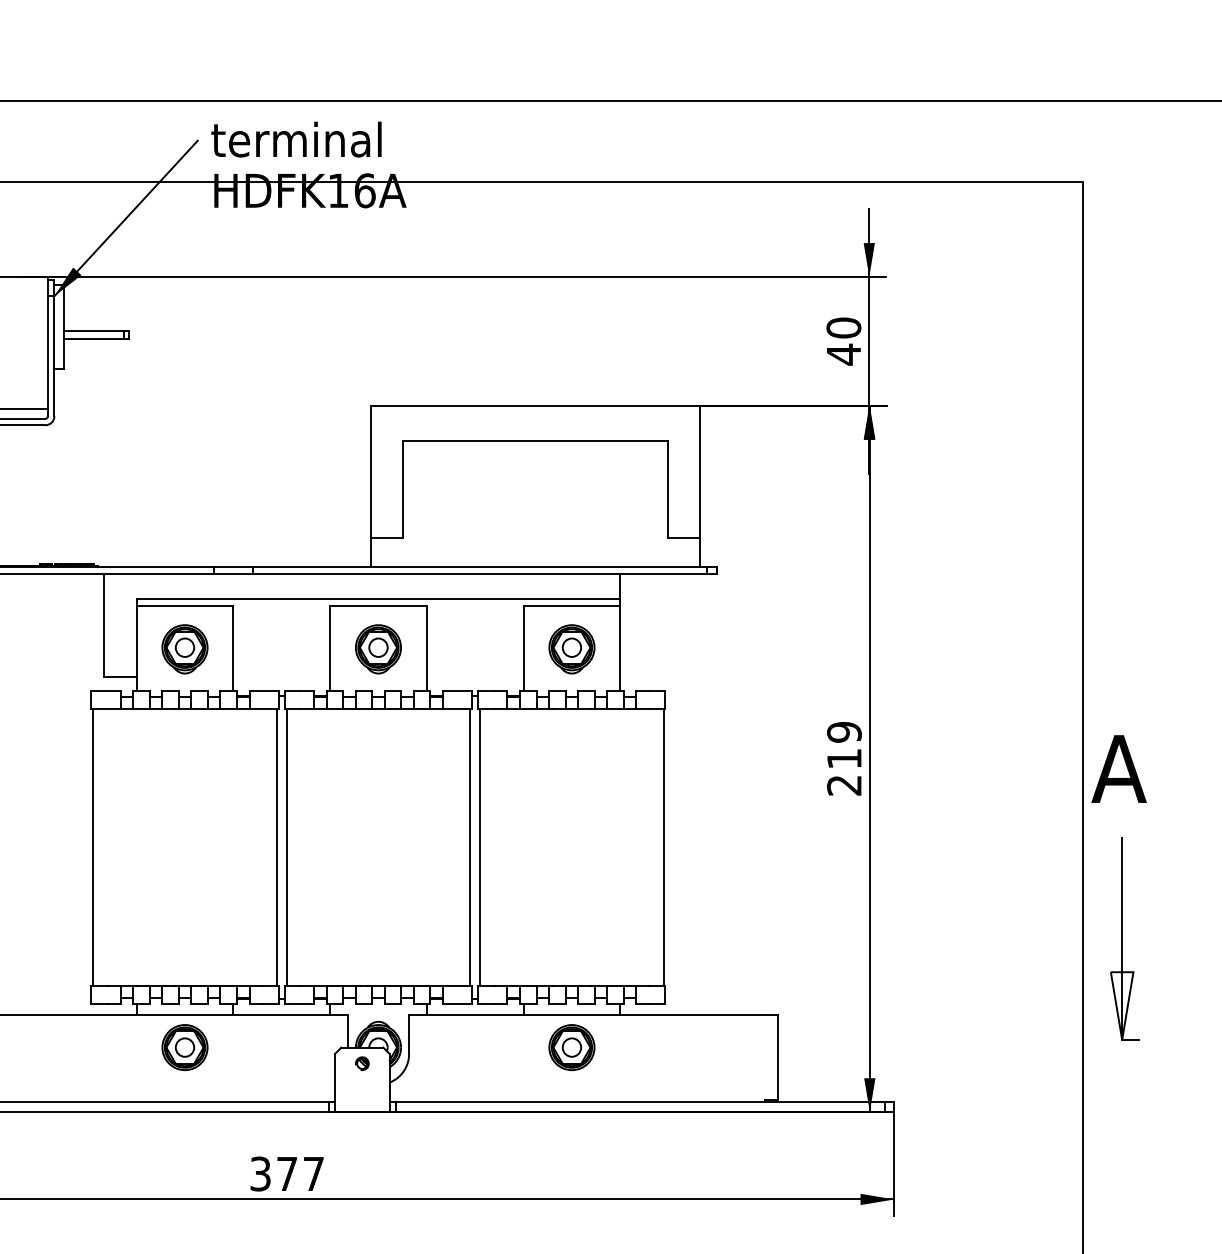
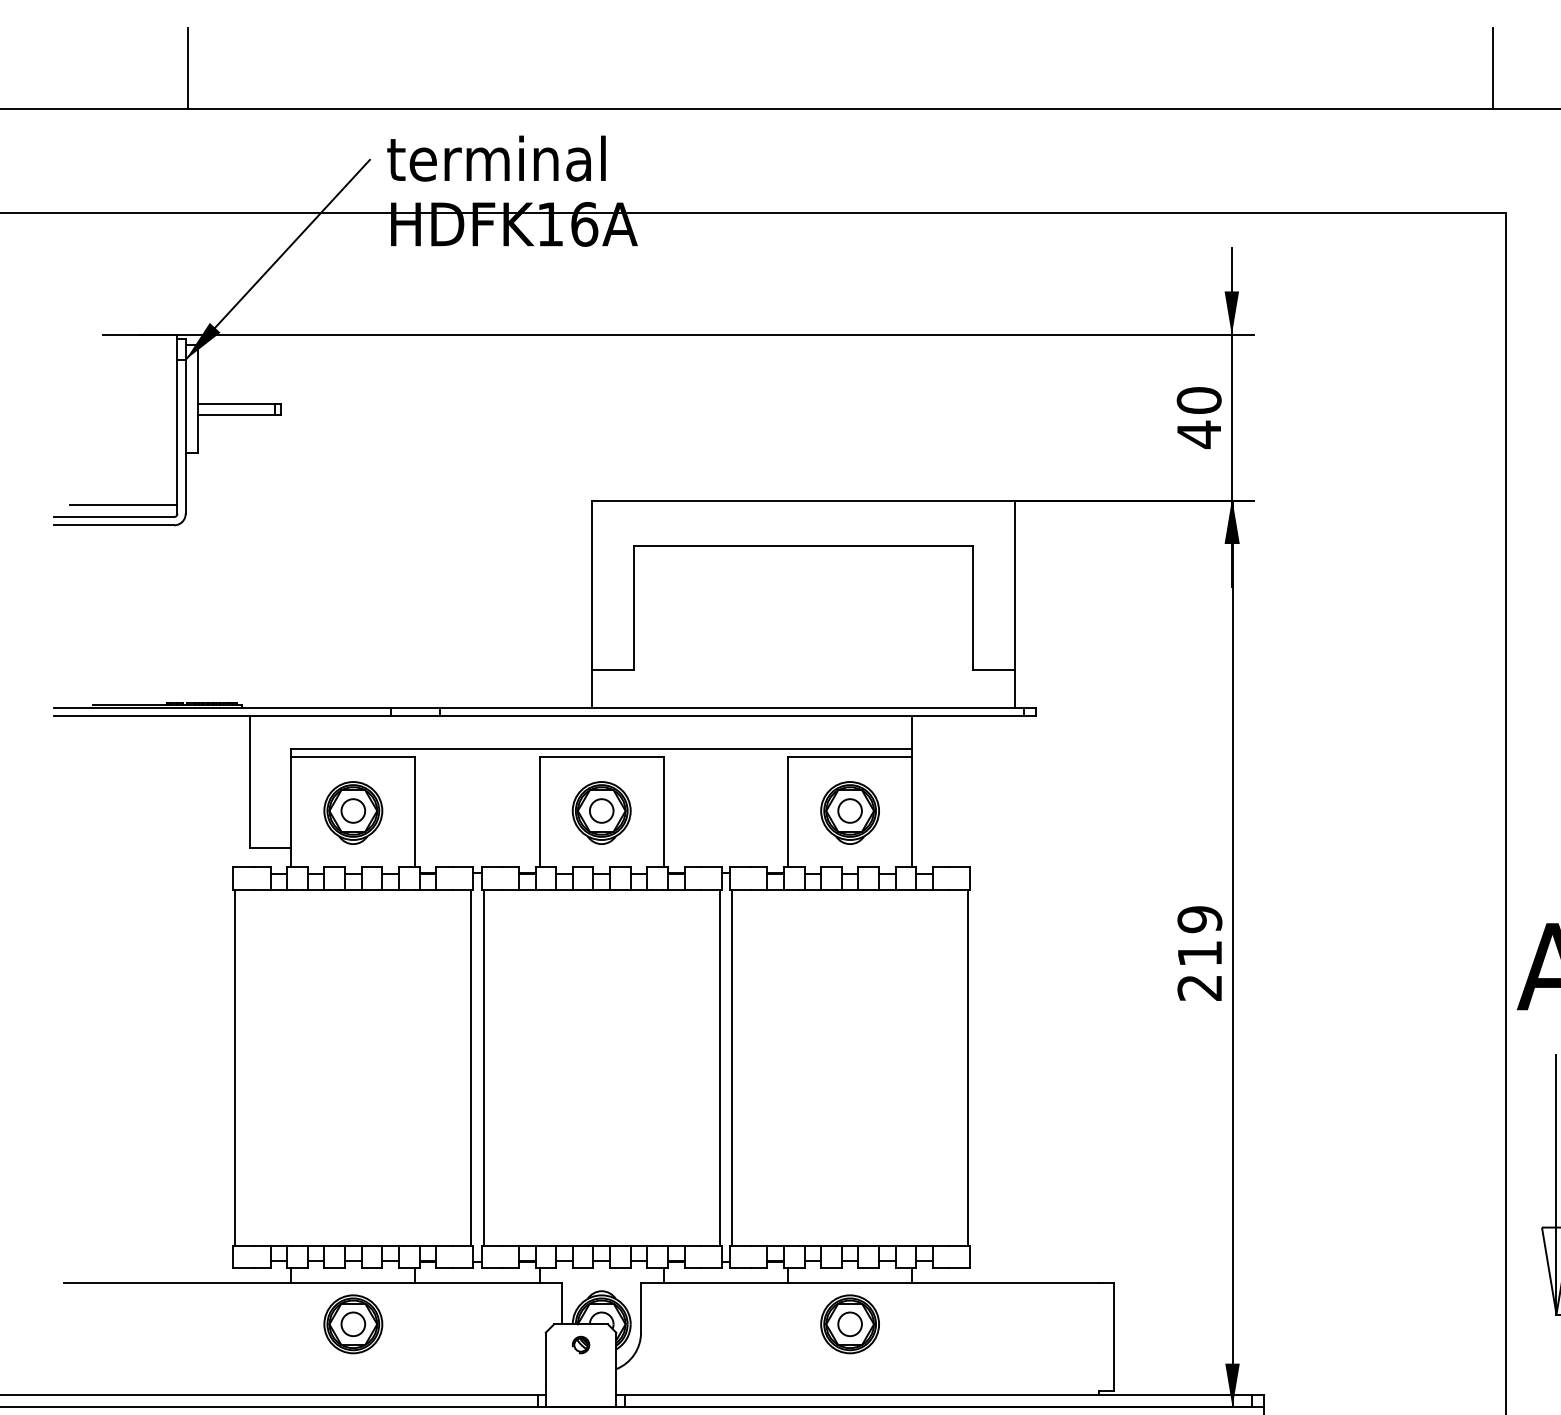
line: (56, 69) -> (188, 68), added
line: (1072, 69) -> (1492, 68), added

